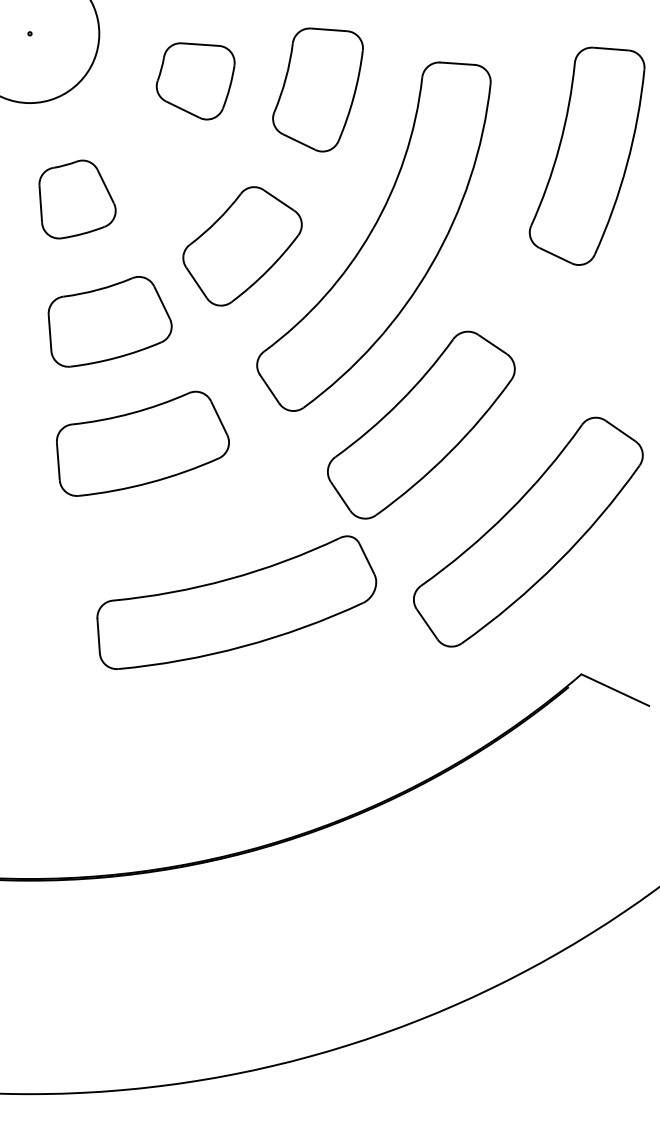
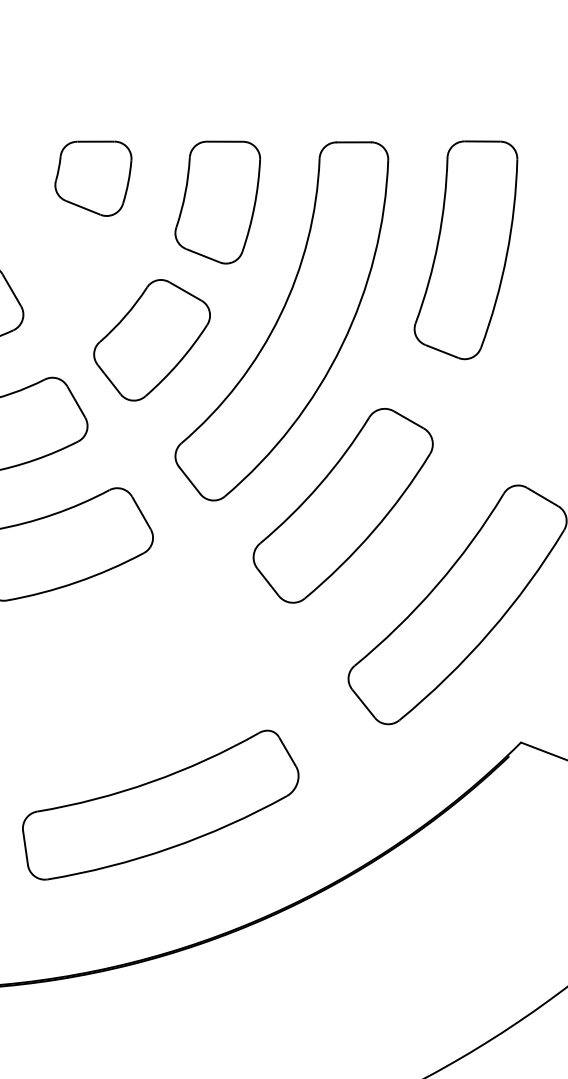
part: (317, 89) -> (217, 202), moved
part: (586, 155) -> (465, 249), moved
part: (236, 602) -> (160, 804), moved

